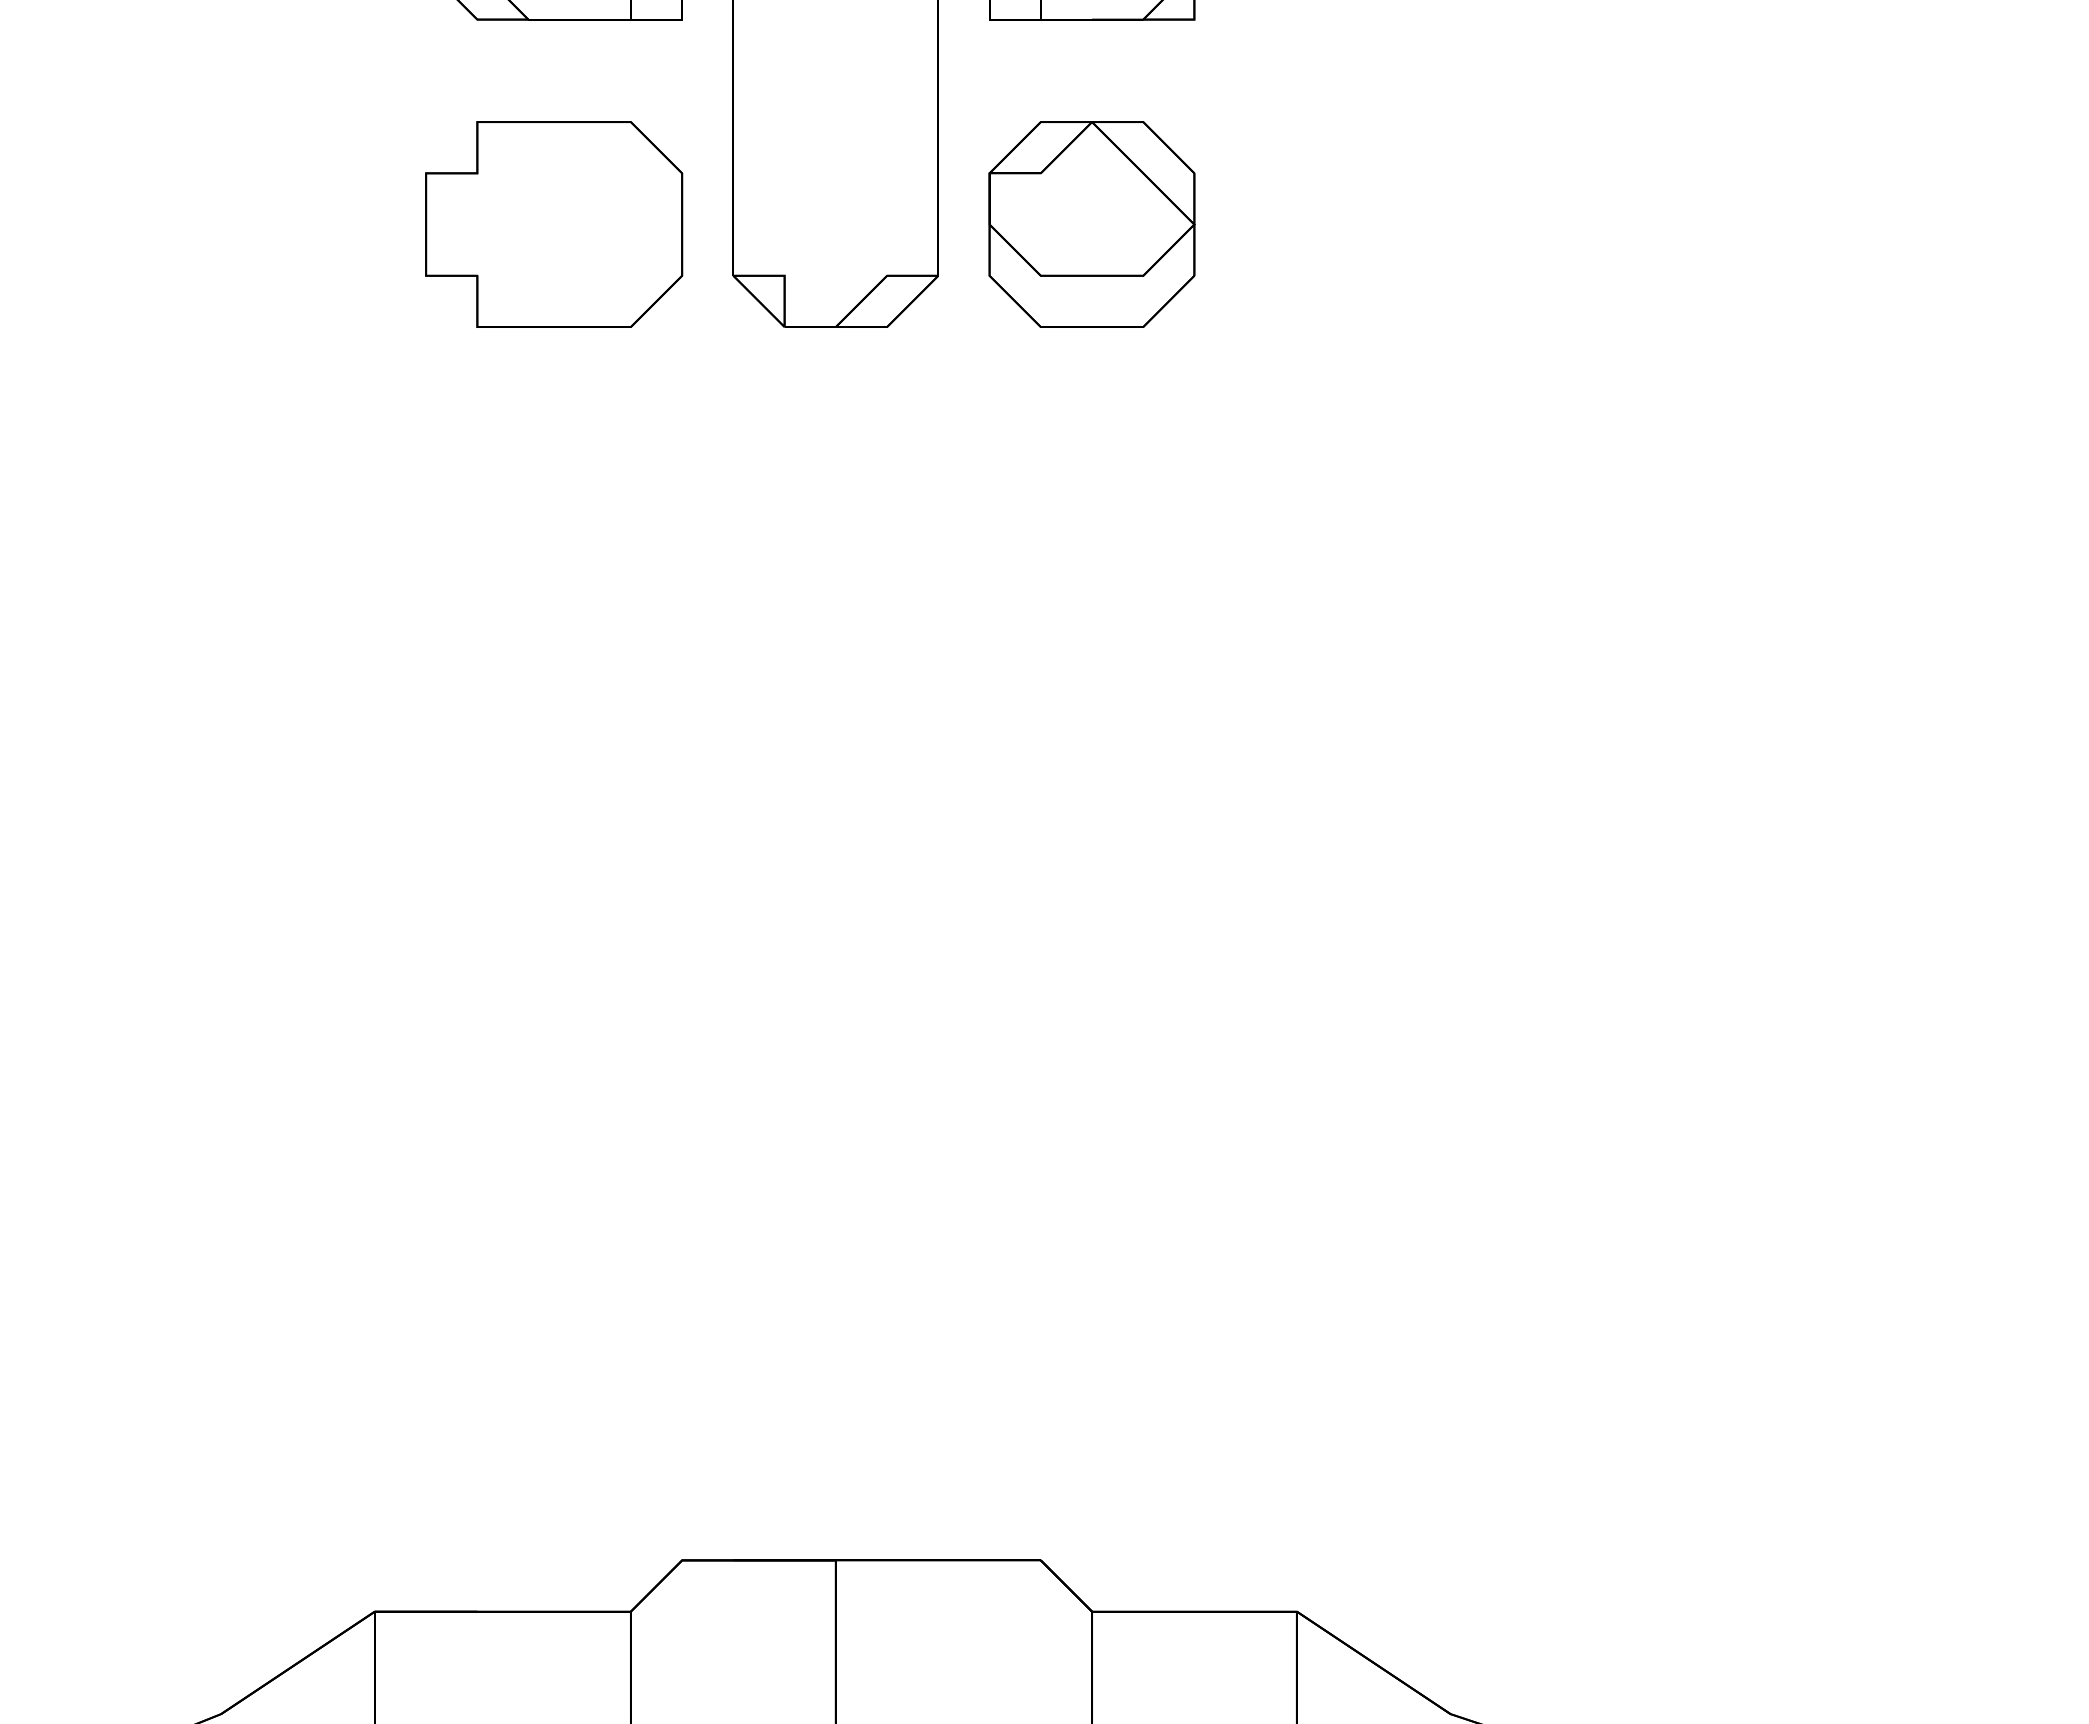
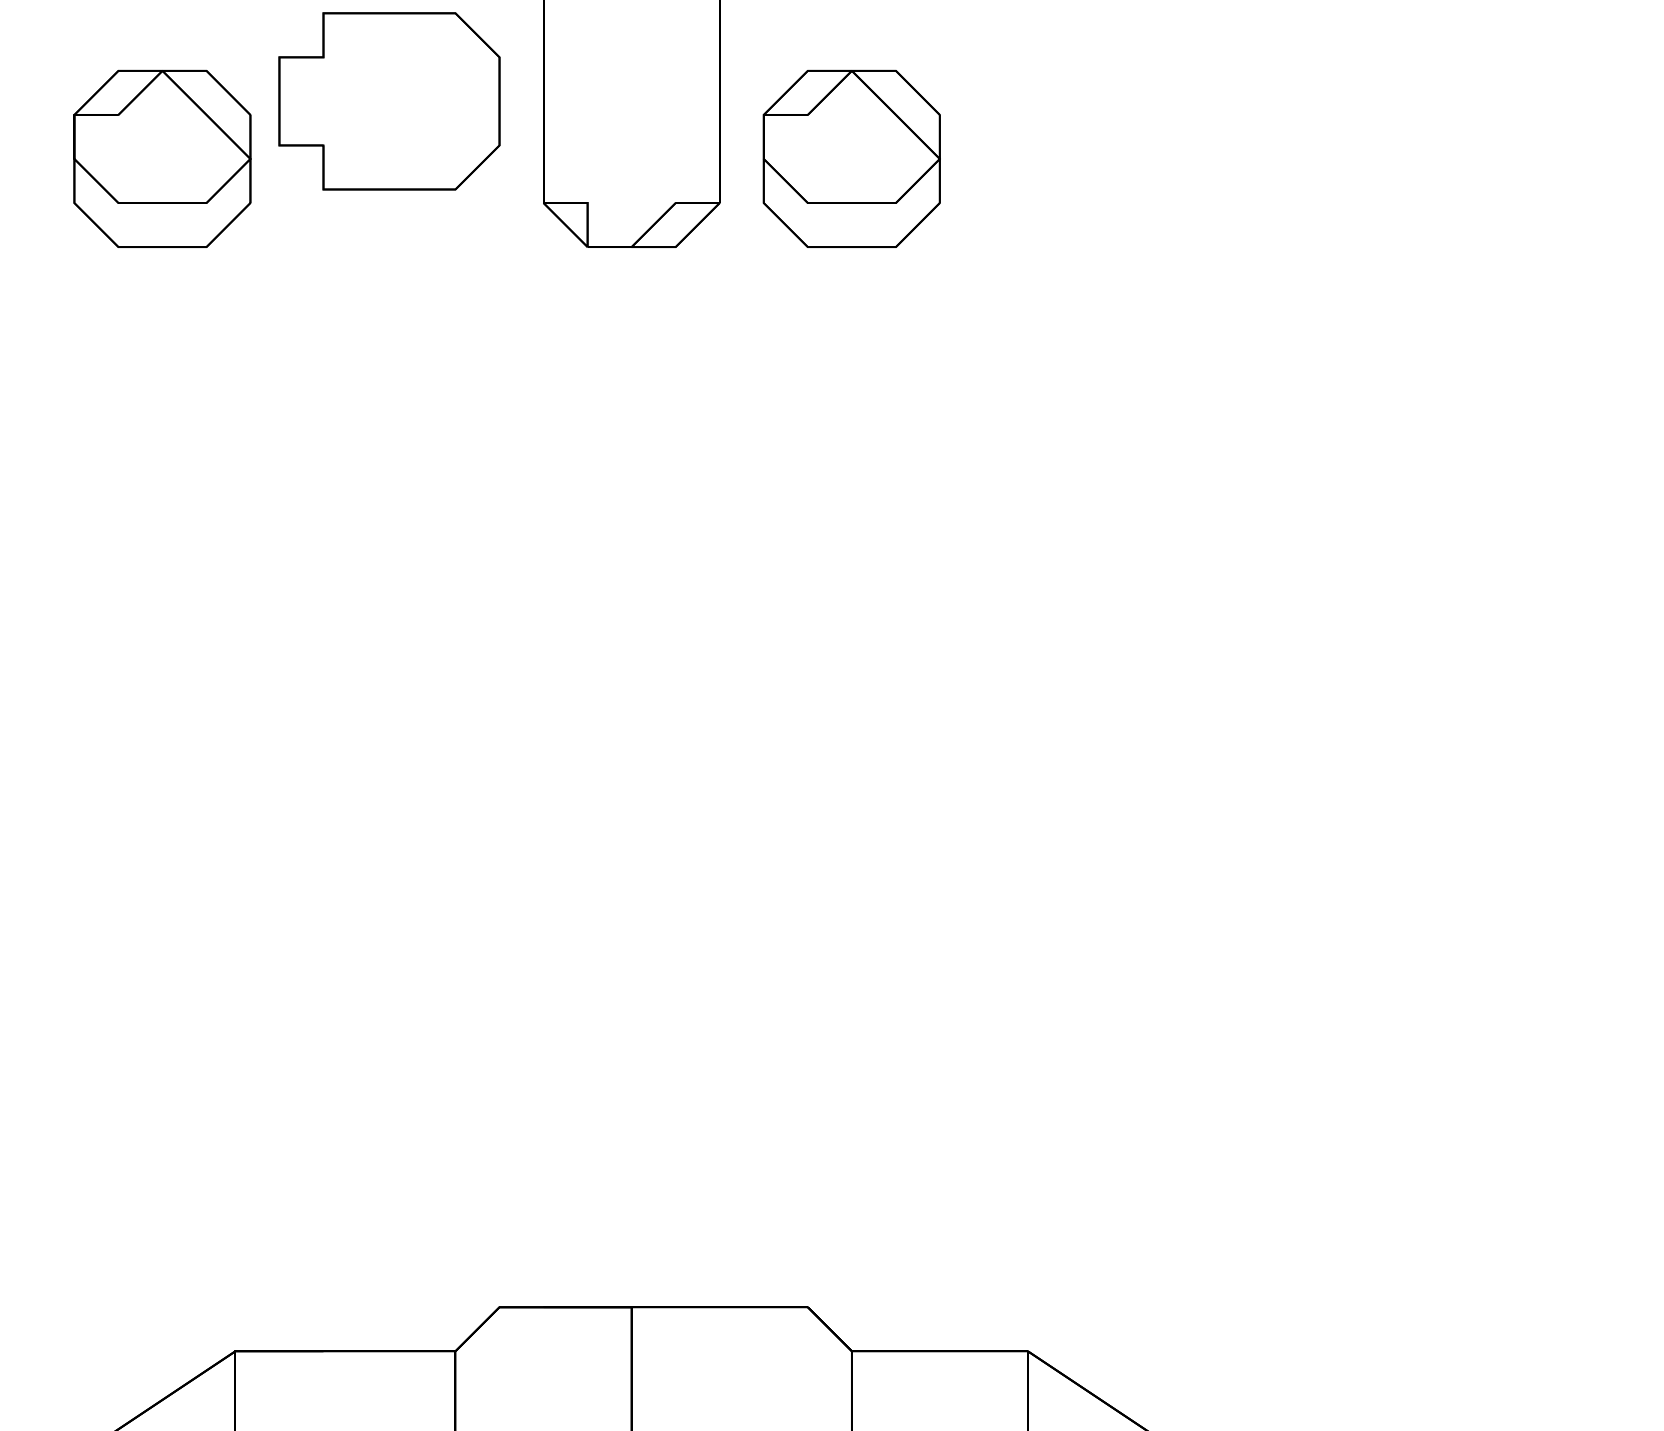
part: (289, 224) -> (162, 158), added
part: (554, 224) -> (389, 101), moved

